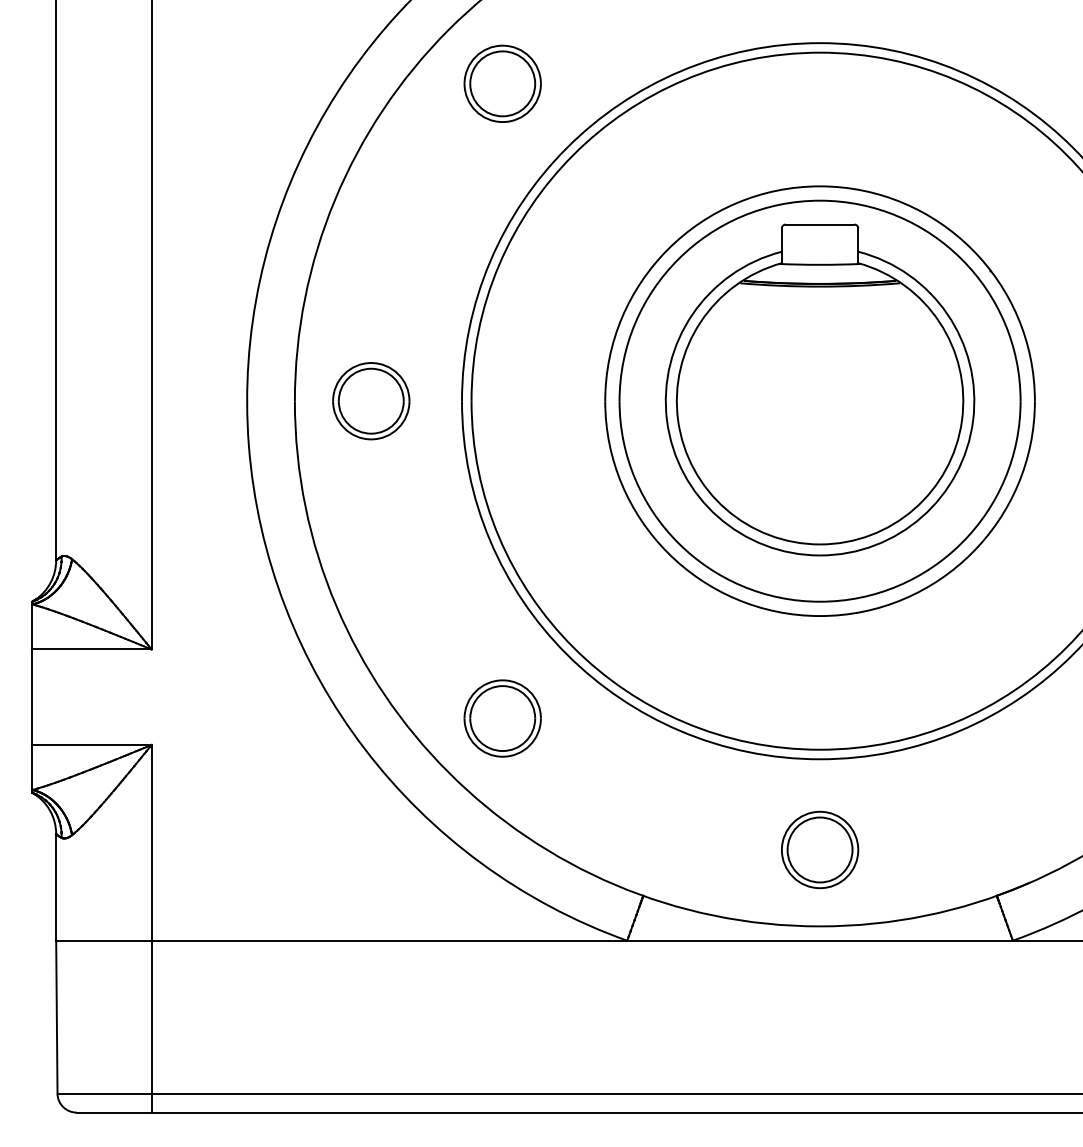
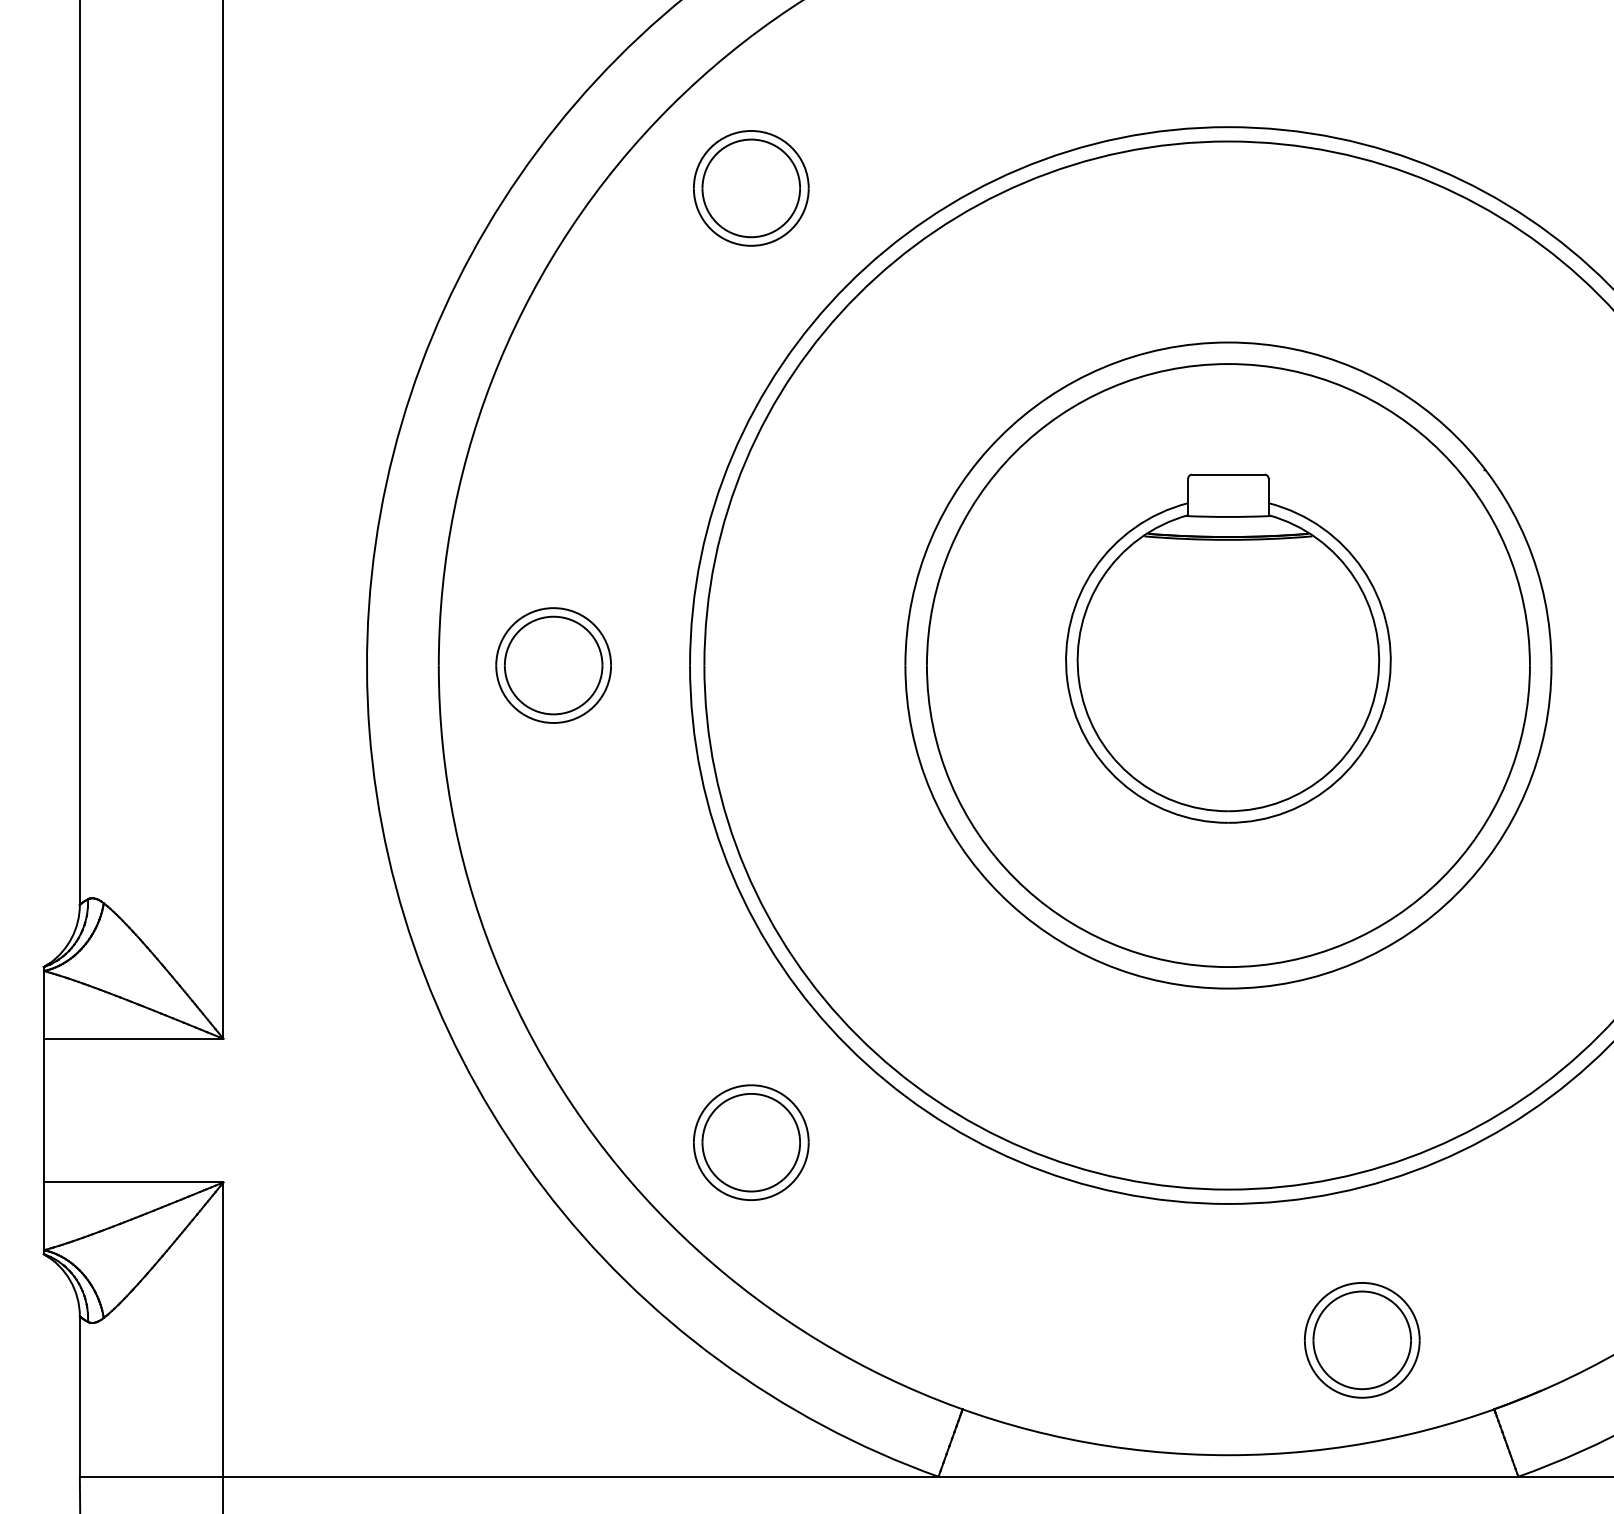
part: (819, 389) -> (1227, 647), size x0.7
part: (820, 849) -> (1362, 1339), moved

